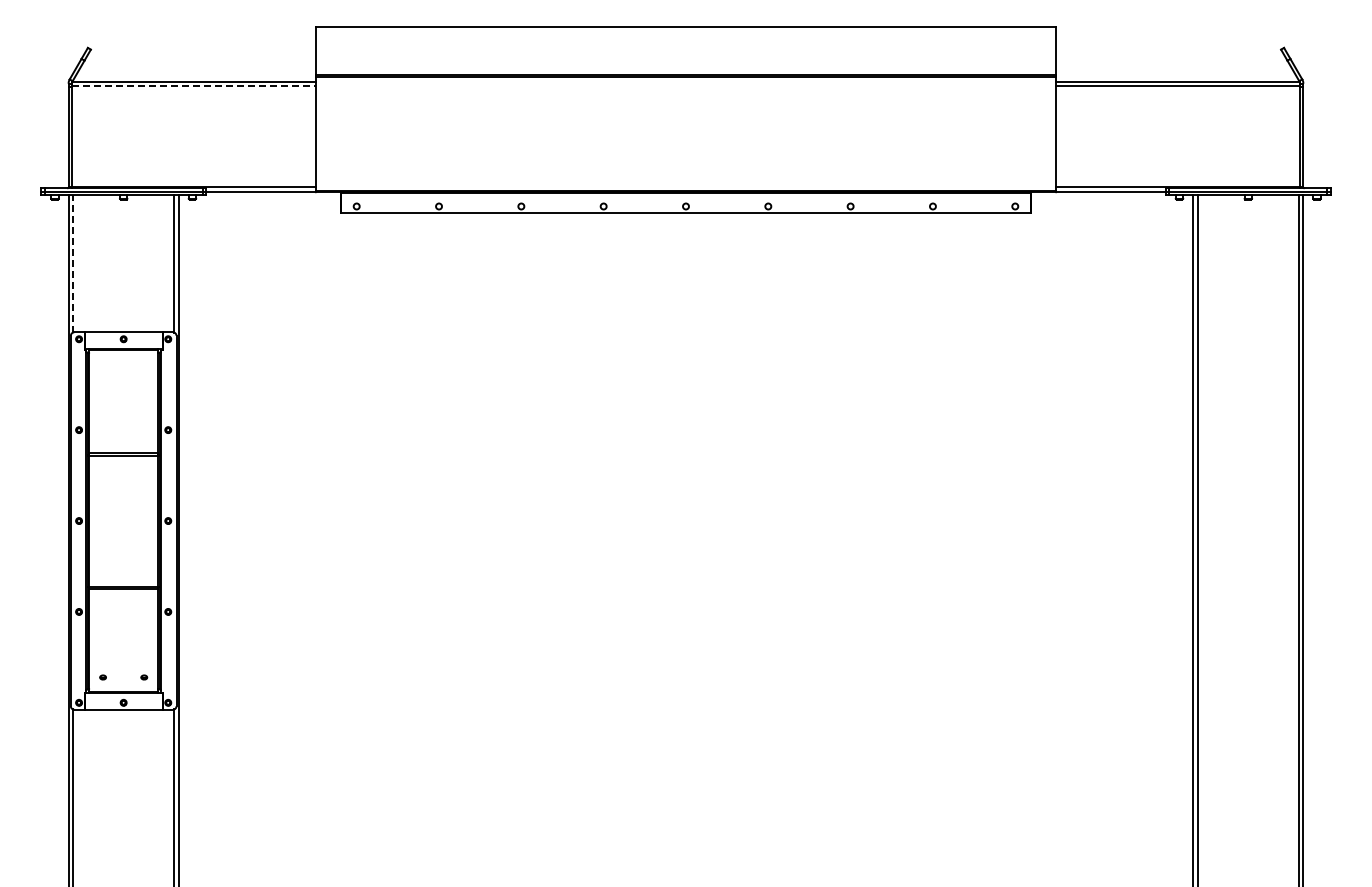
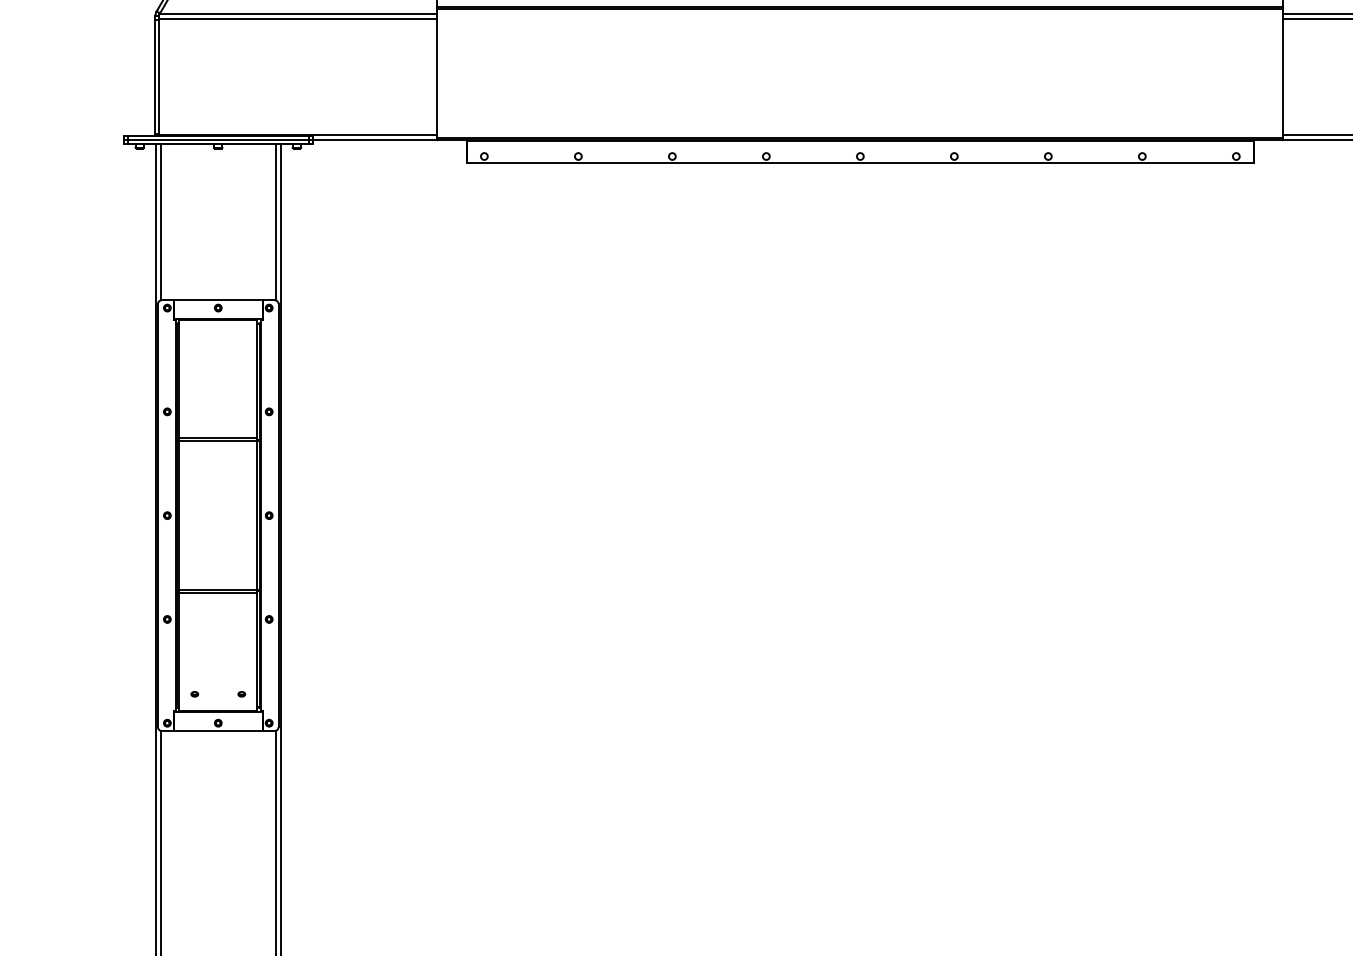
line: (193, 86) -> (298, 19), dashed -> solid
line: (73, 263) -> (161, 221), dashed -> solid

